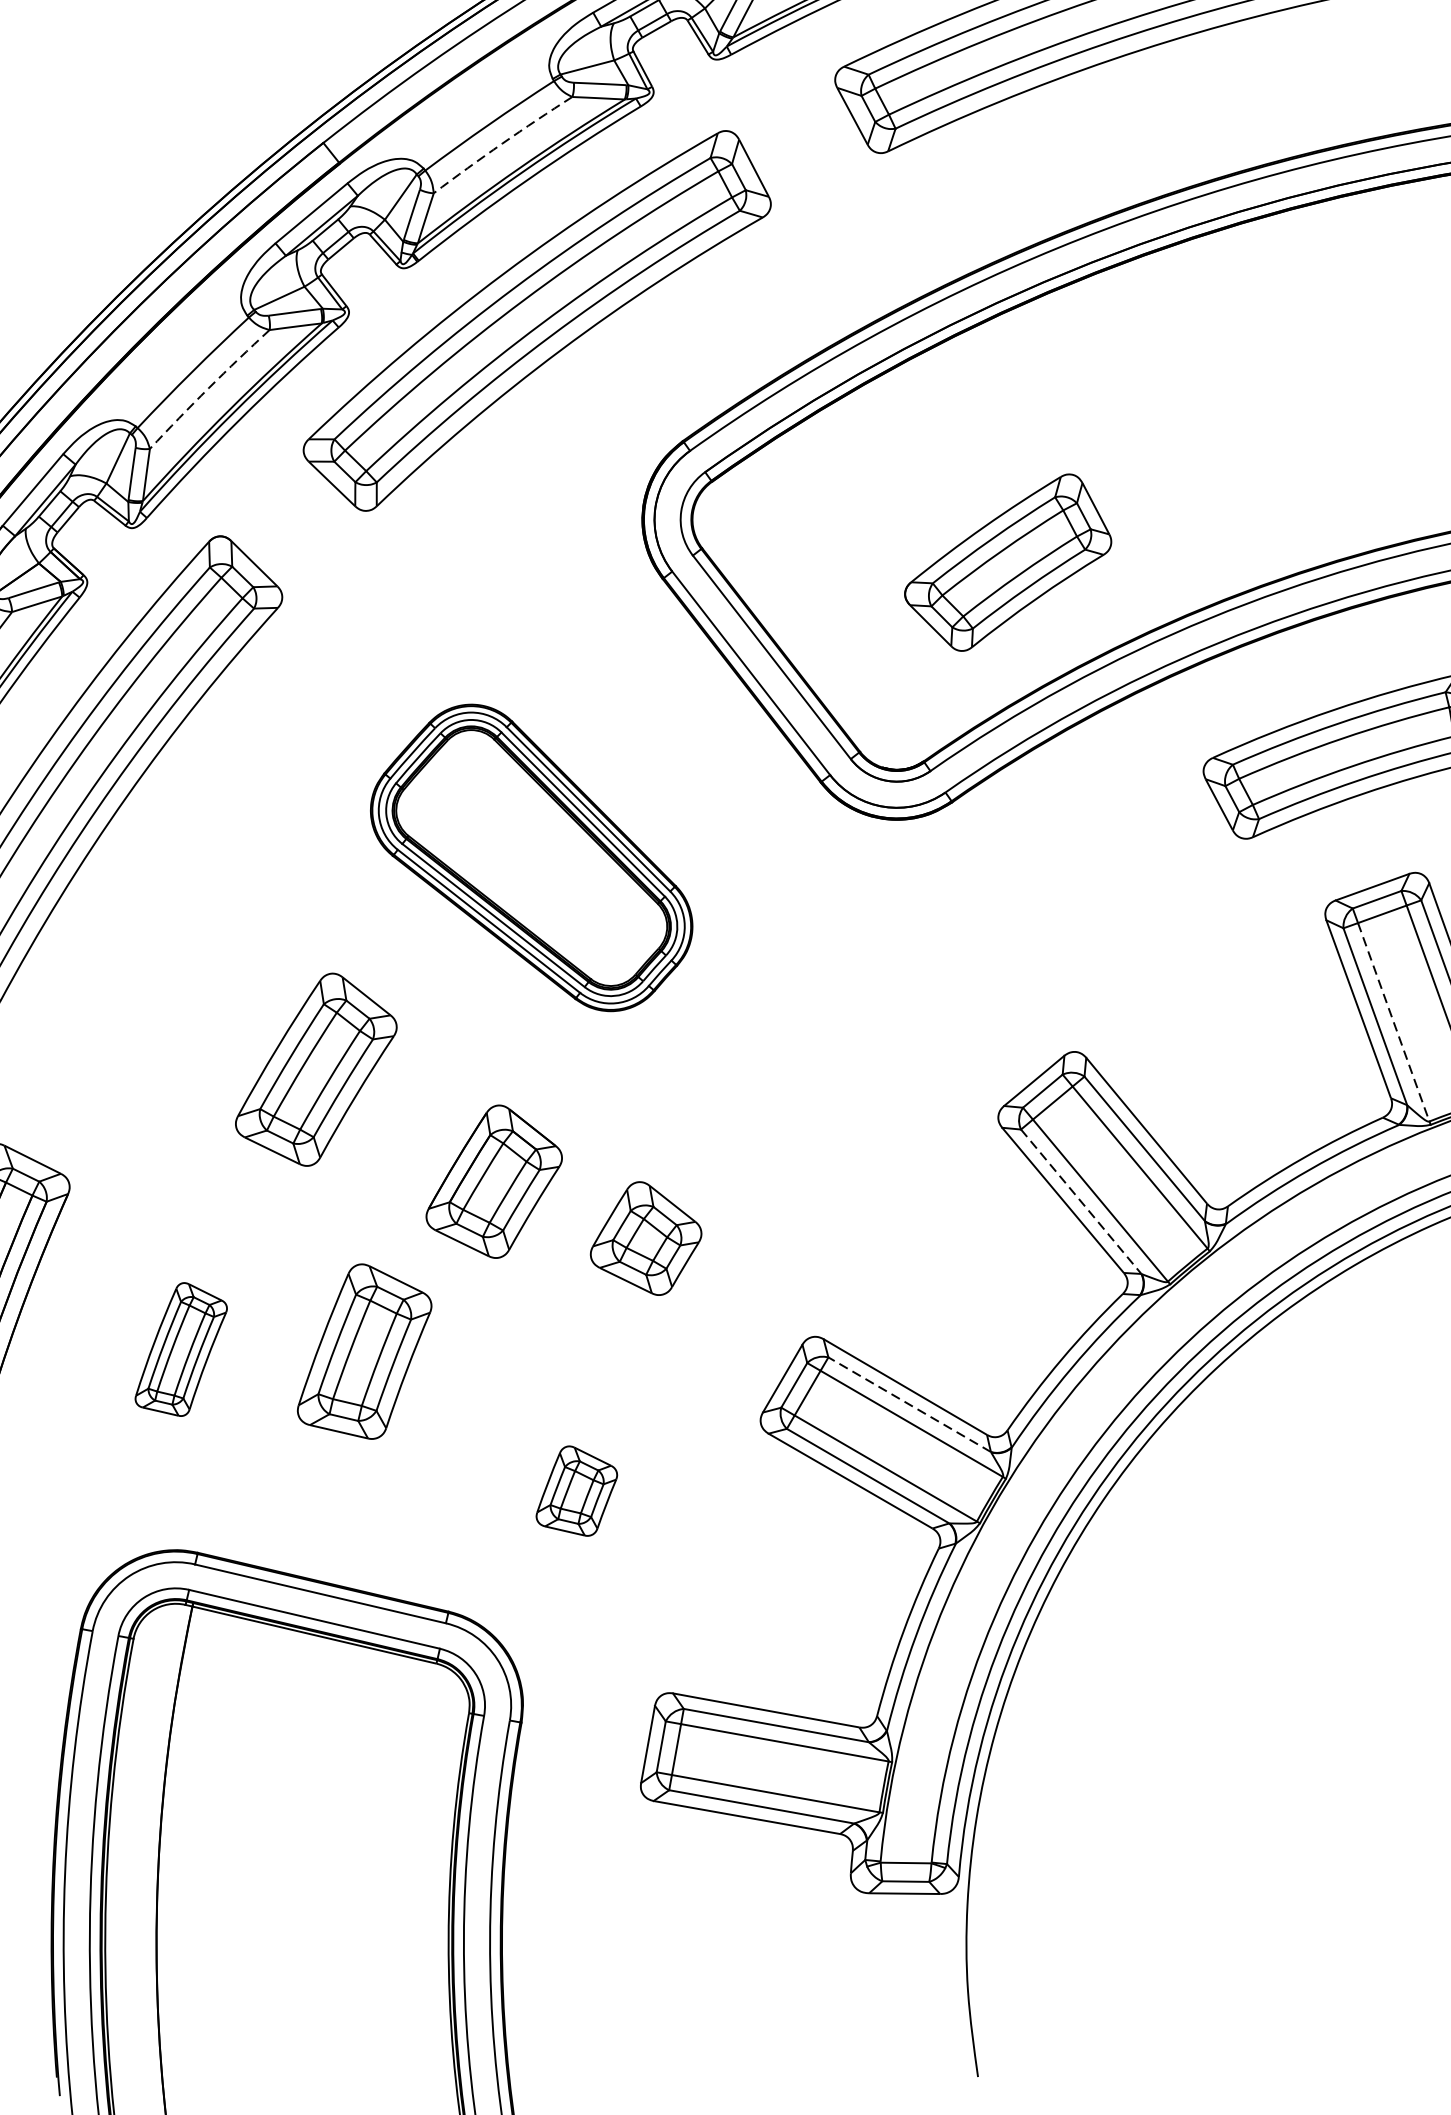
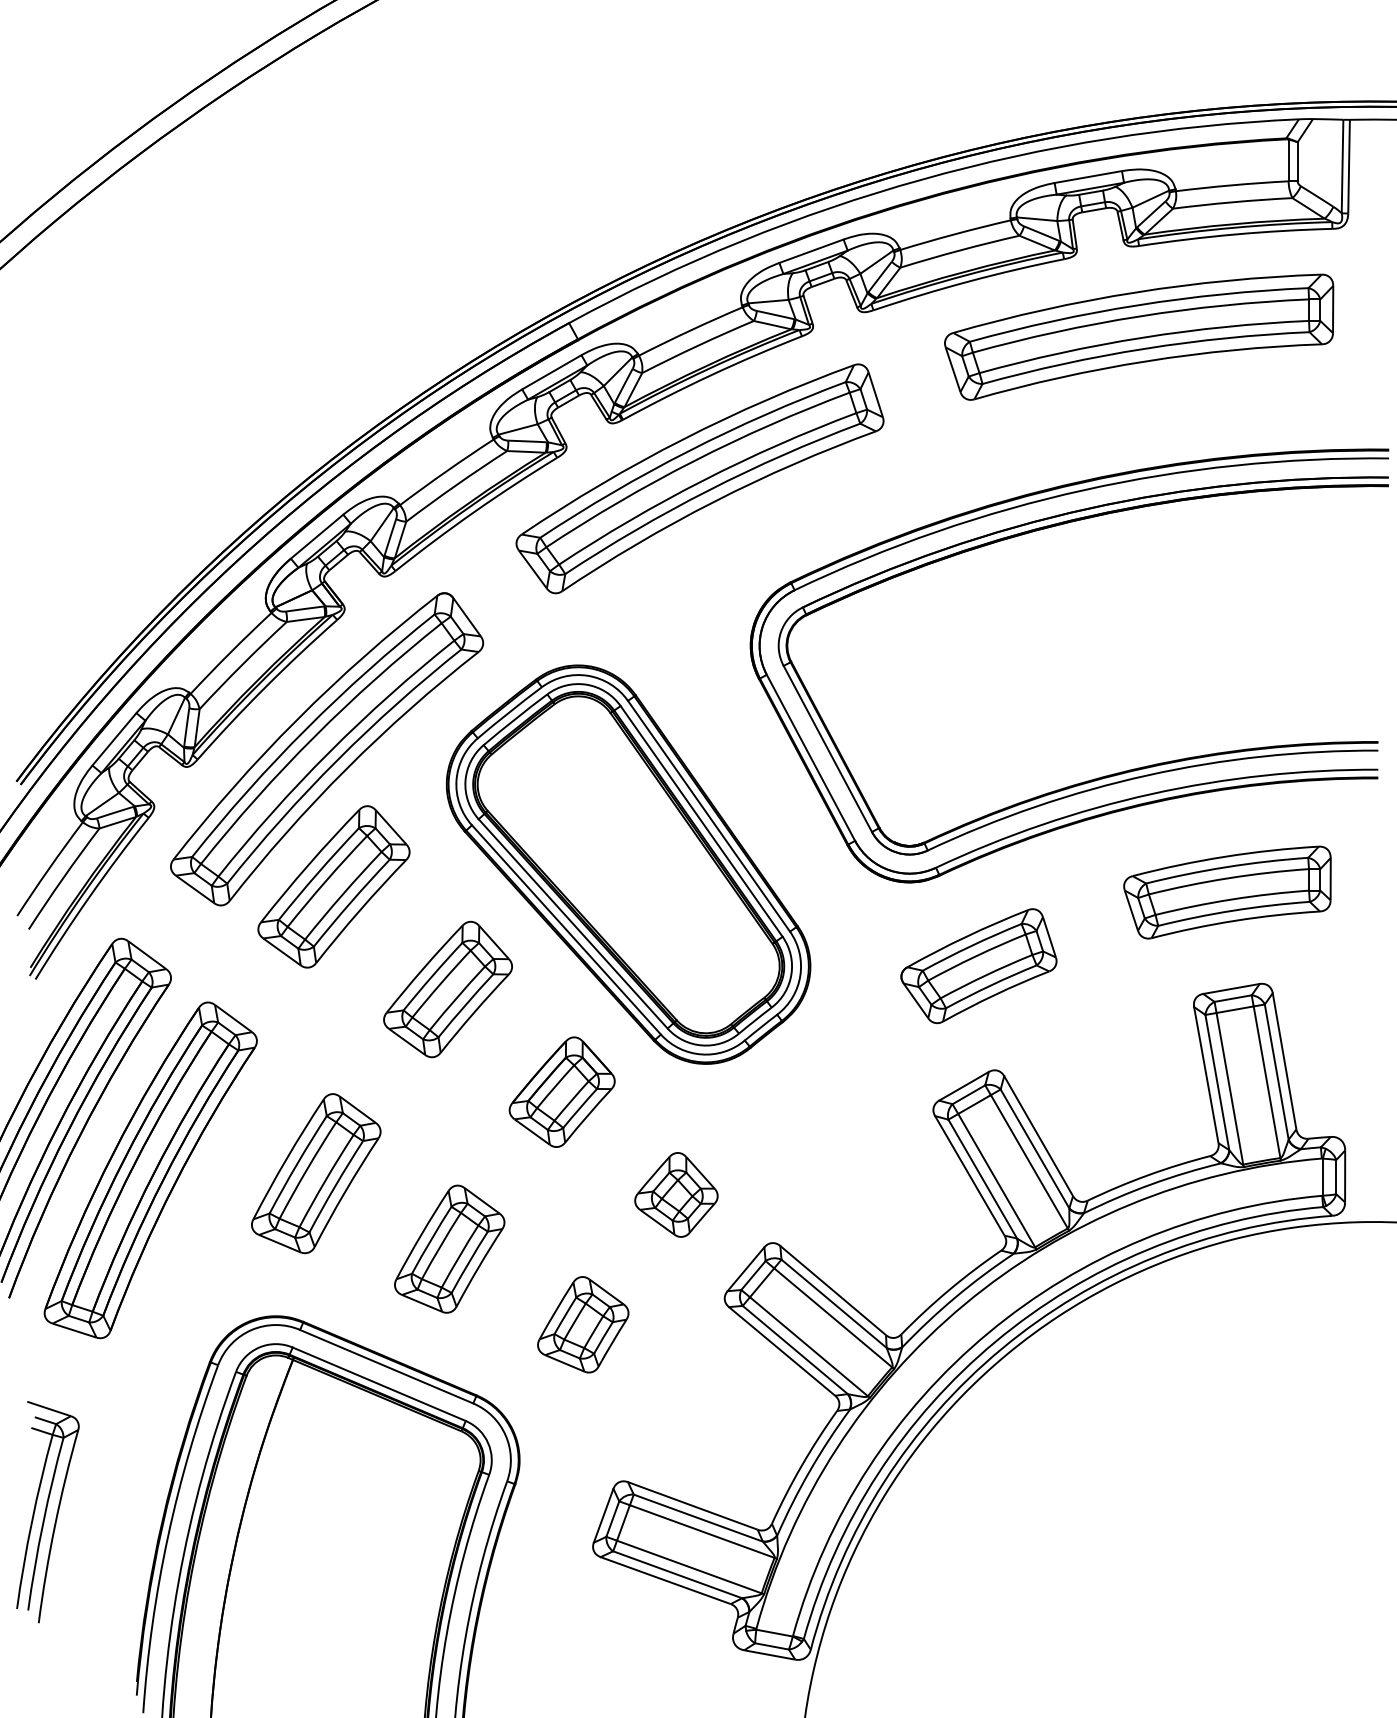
arc: (501, 143) -> (697, 345), dashed -> solid
arc: (209, 388) -> (456, 485), dashed -> solid
part: (1006, 564) -> (978, 966), moved
part: (529, 859) -> (628, 864), size x1.67
part: (136, 958) -> (333, 886), added
line: (1393, 1021) -> (1229, 1088), dashed -> solid
line: (1080, 1202) -> (982, 1179), dashed -> solid
part: (645, 1238) -> (676, 1194), moved
part: (180, 1349) -> (316, 1173), size x1.67
part: (363, 1351) -> (449, 1248), moved
line: (910, 1404) -> (834, 1303), dashed -> solid
part: (576, 1491) -> (583, 1324), size x1.43

